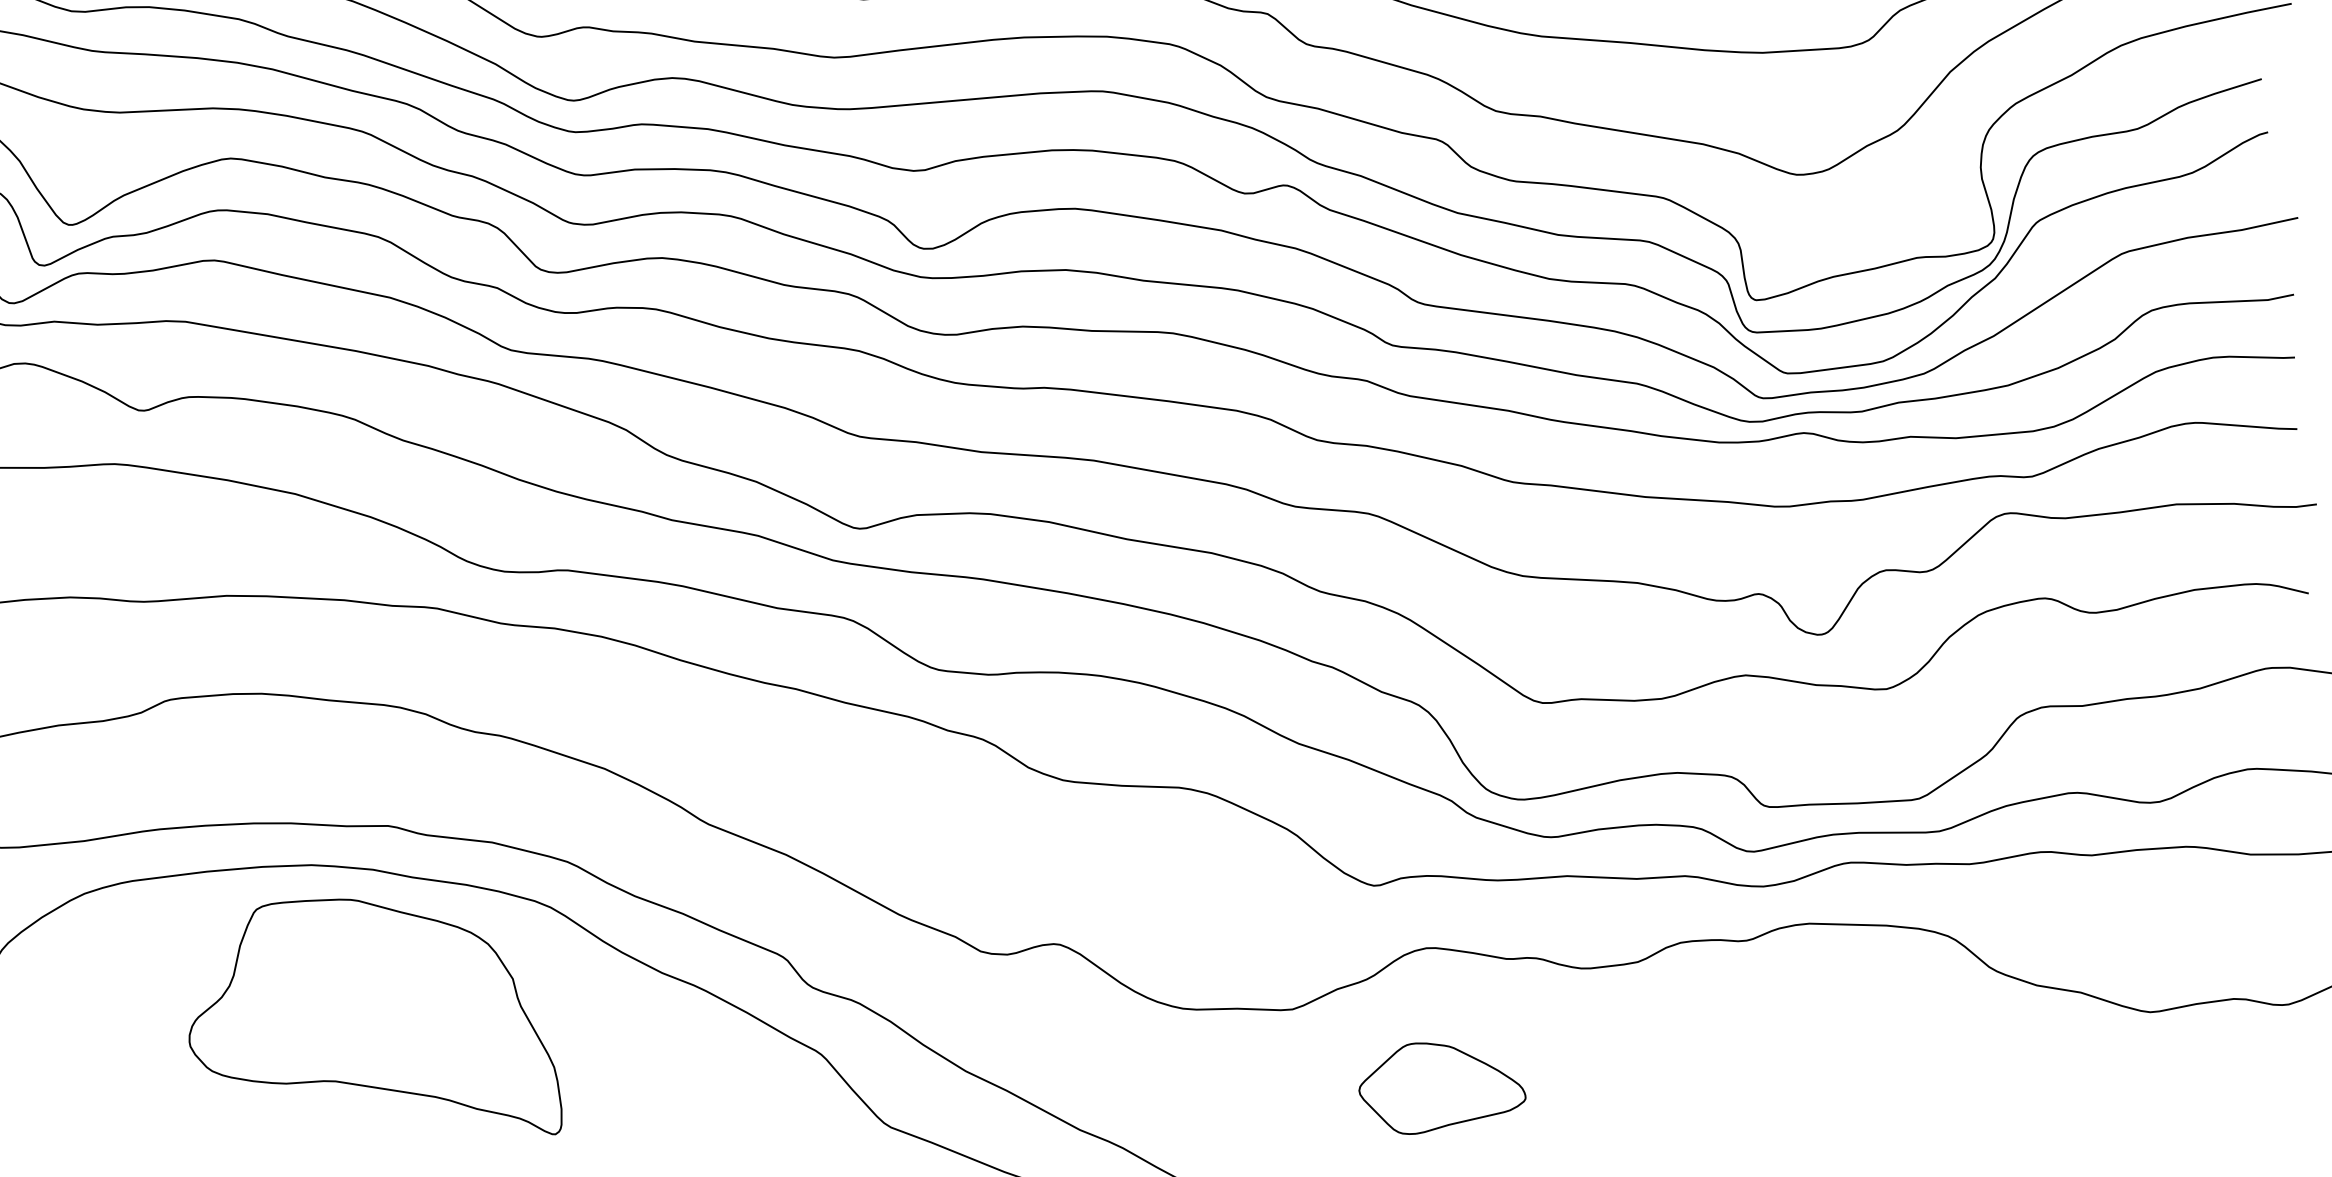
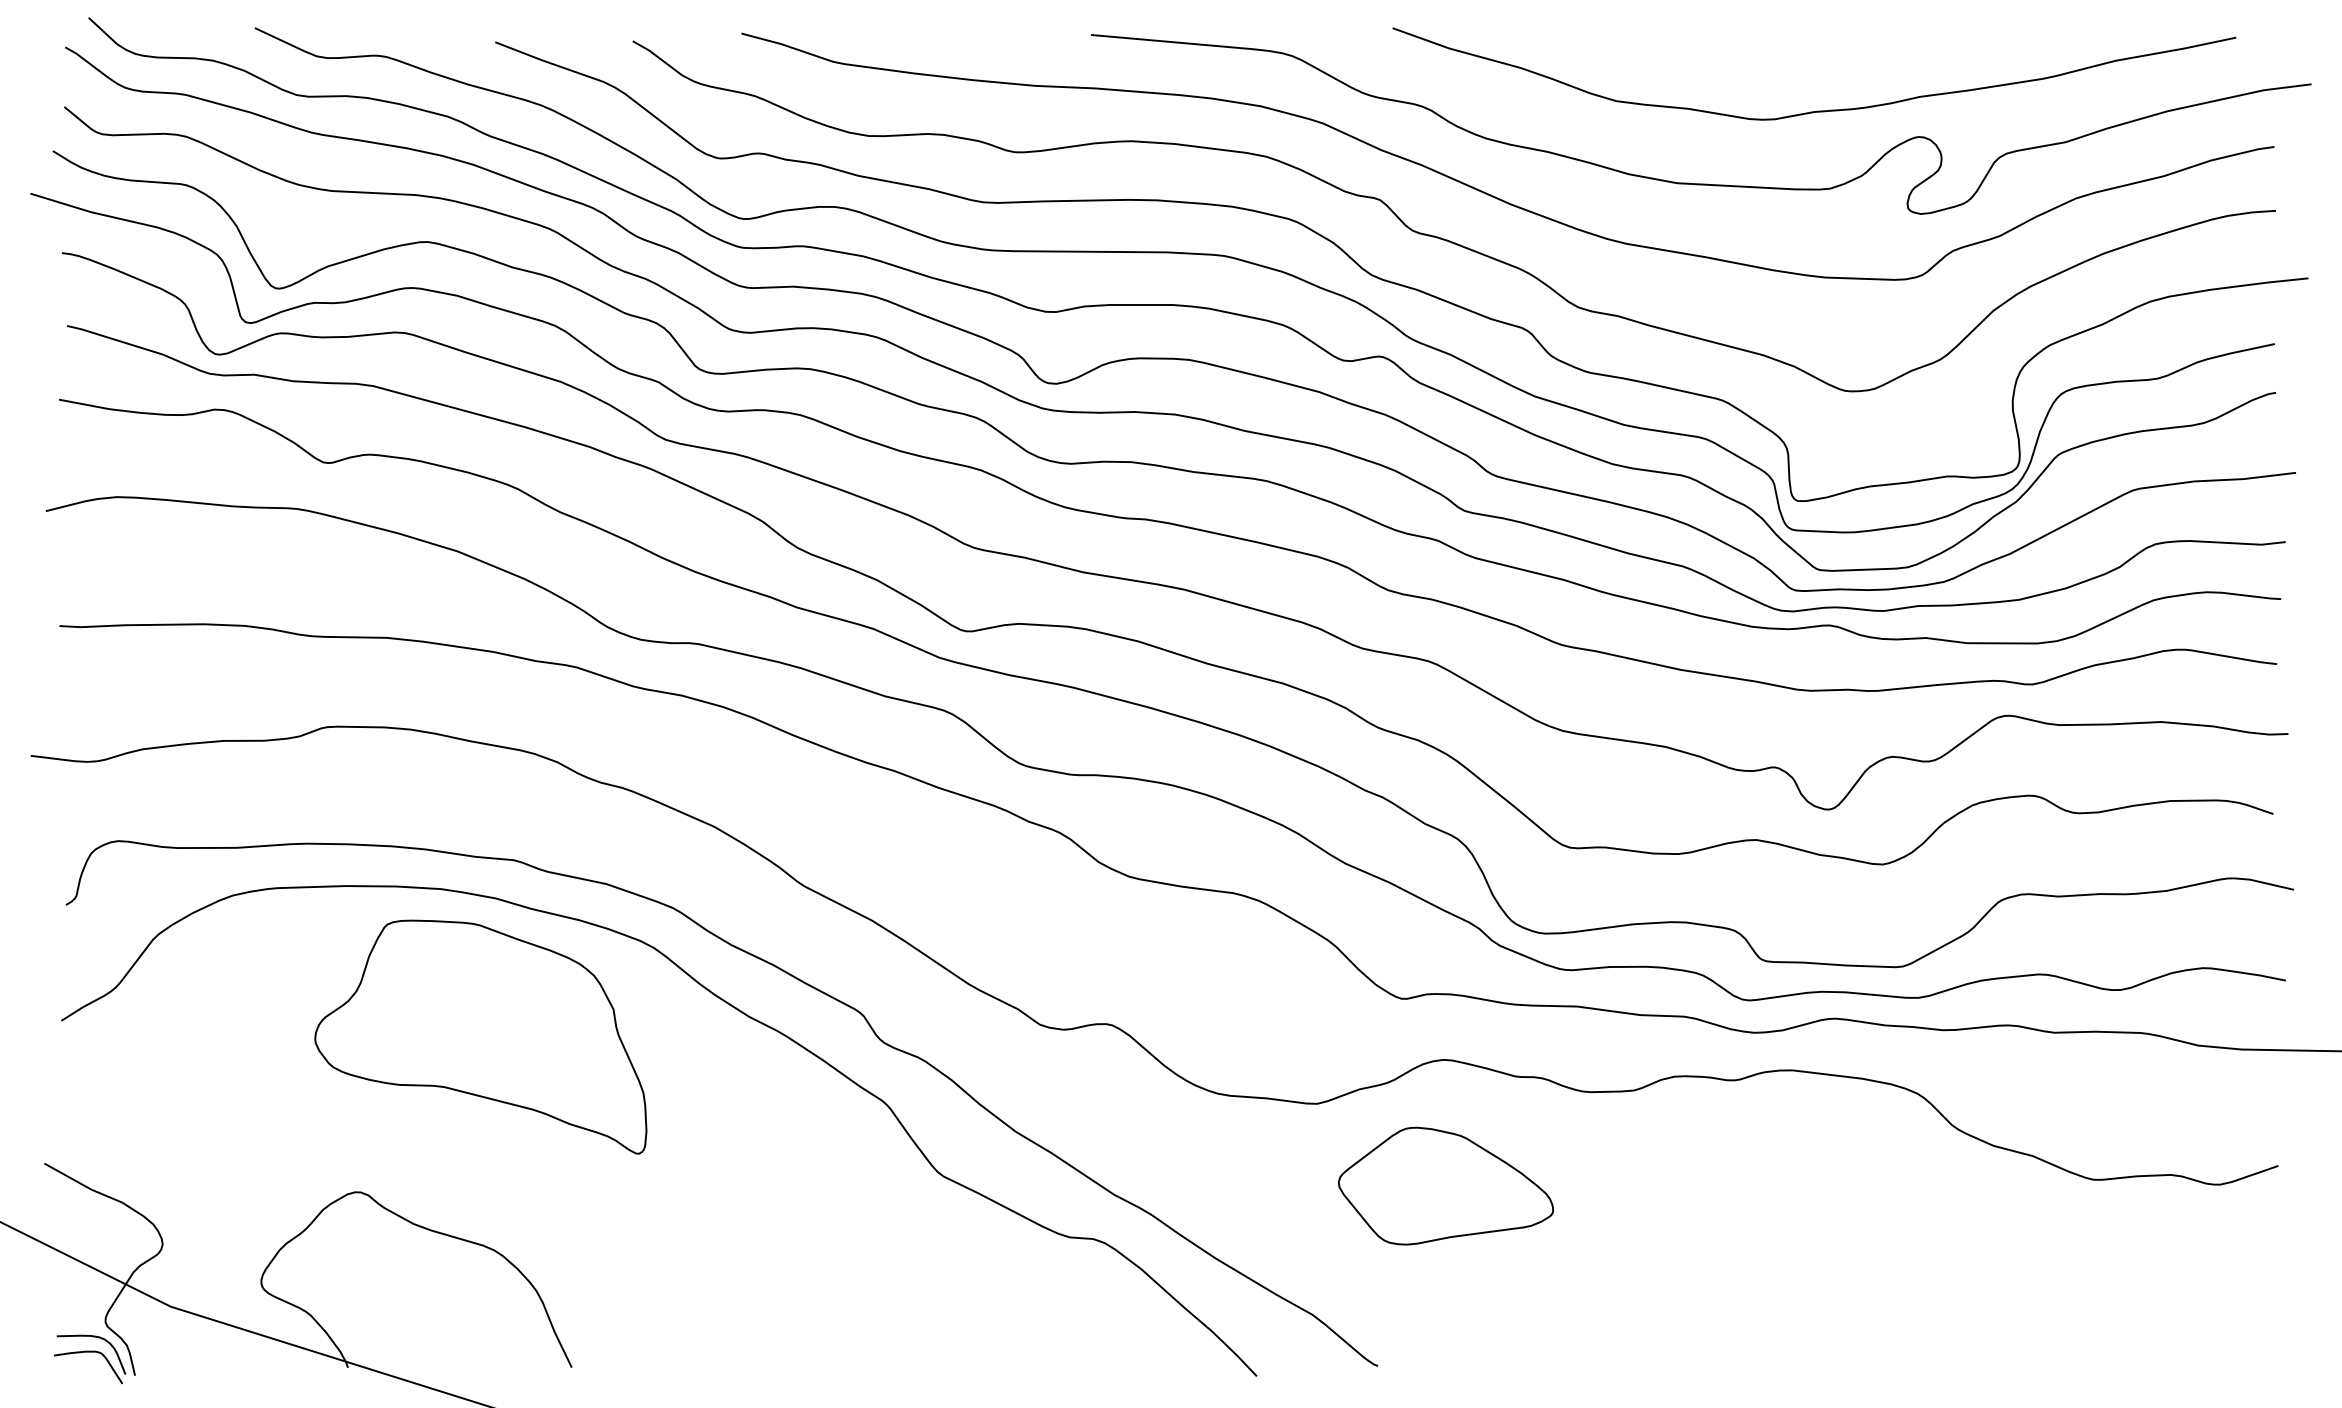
part: (1441, 1085) -> (1445, 1185), size x1.43

